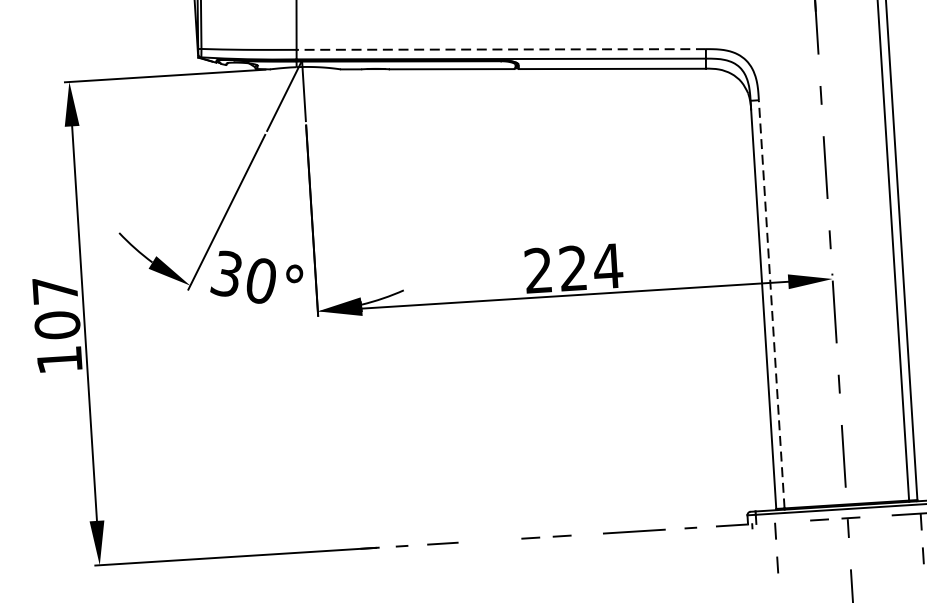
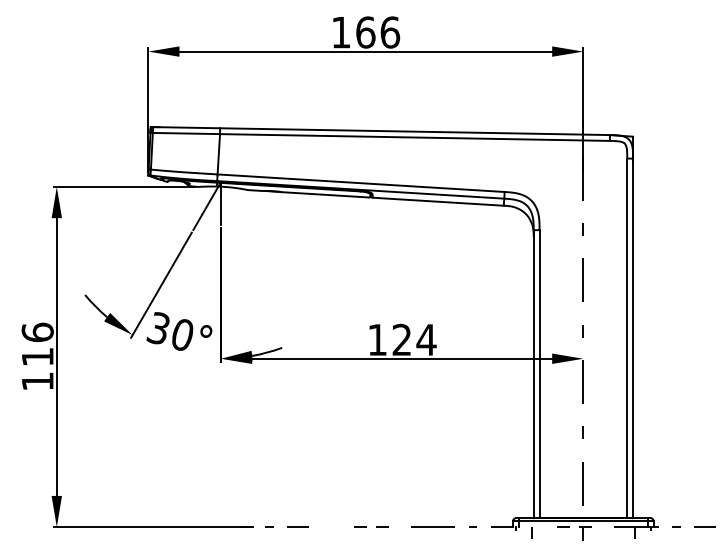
line: (501, 49) -> (361, 183), dashed -> solid
text: (538, 270) -> (377, 339), 224 -> 124
line: (771, 303) -> (539, 373), dashed -> solid
text: (55, 307) -> (37, 344), 107 -> 116

